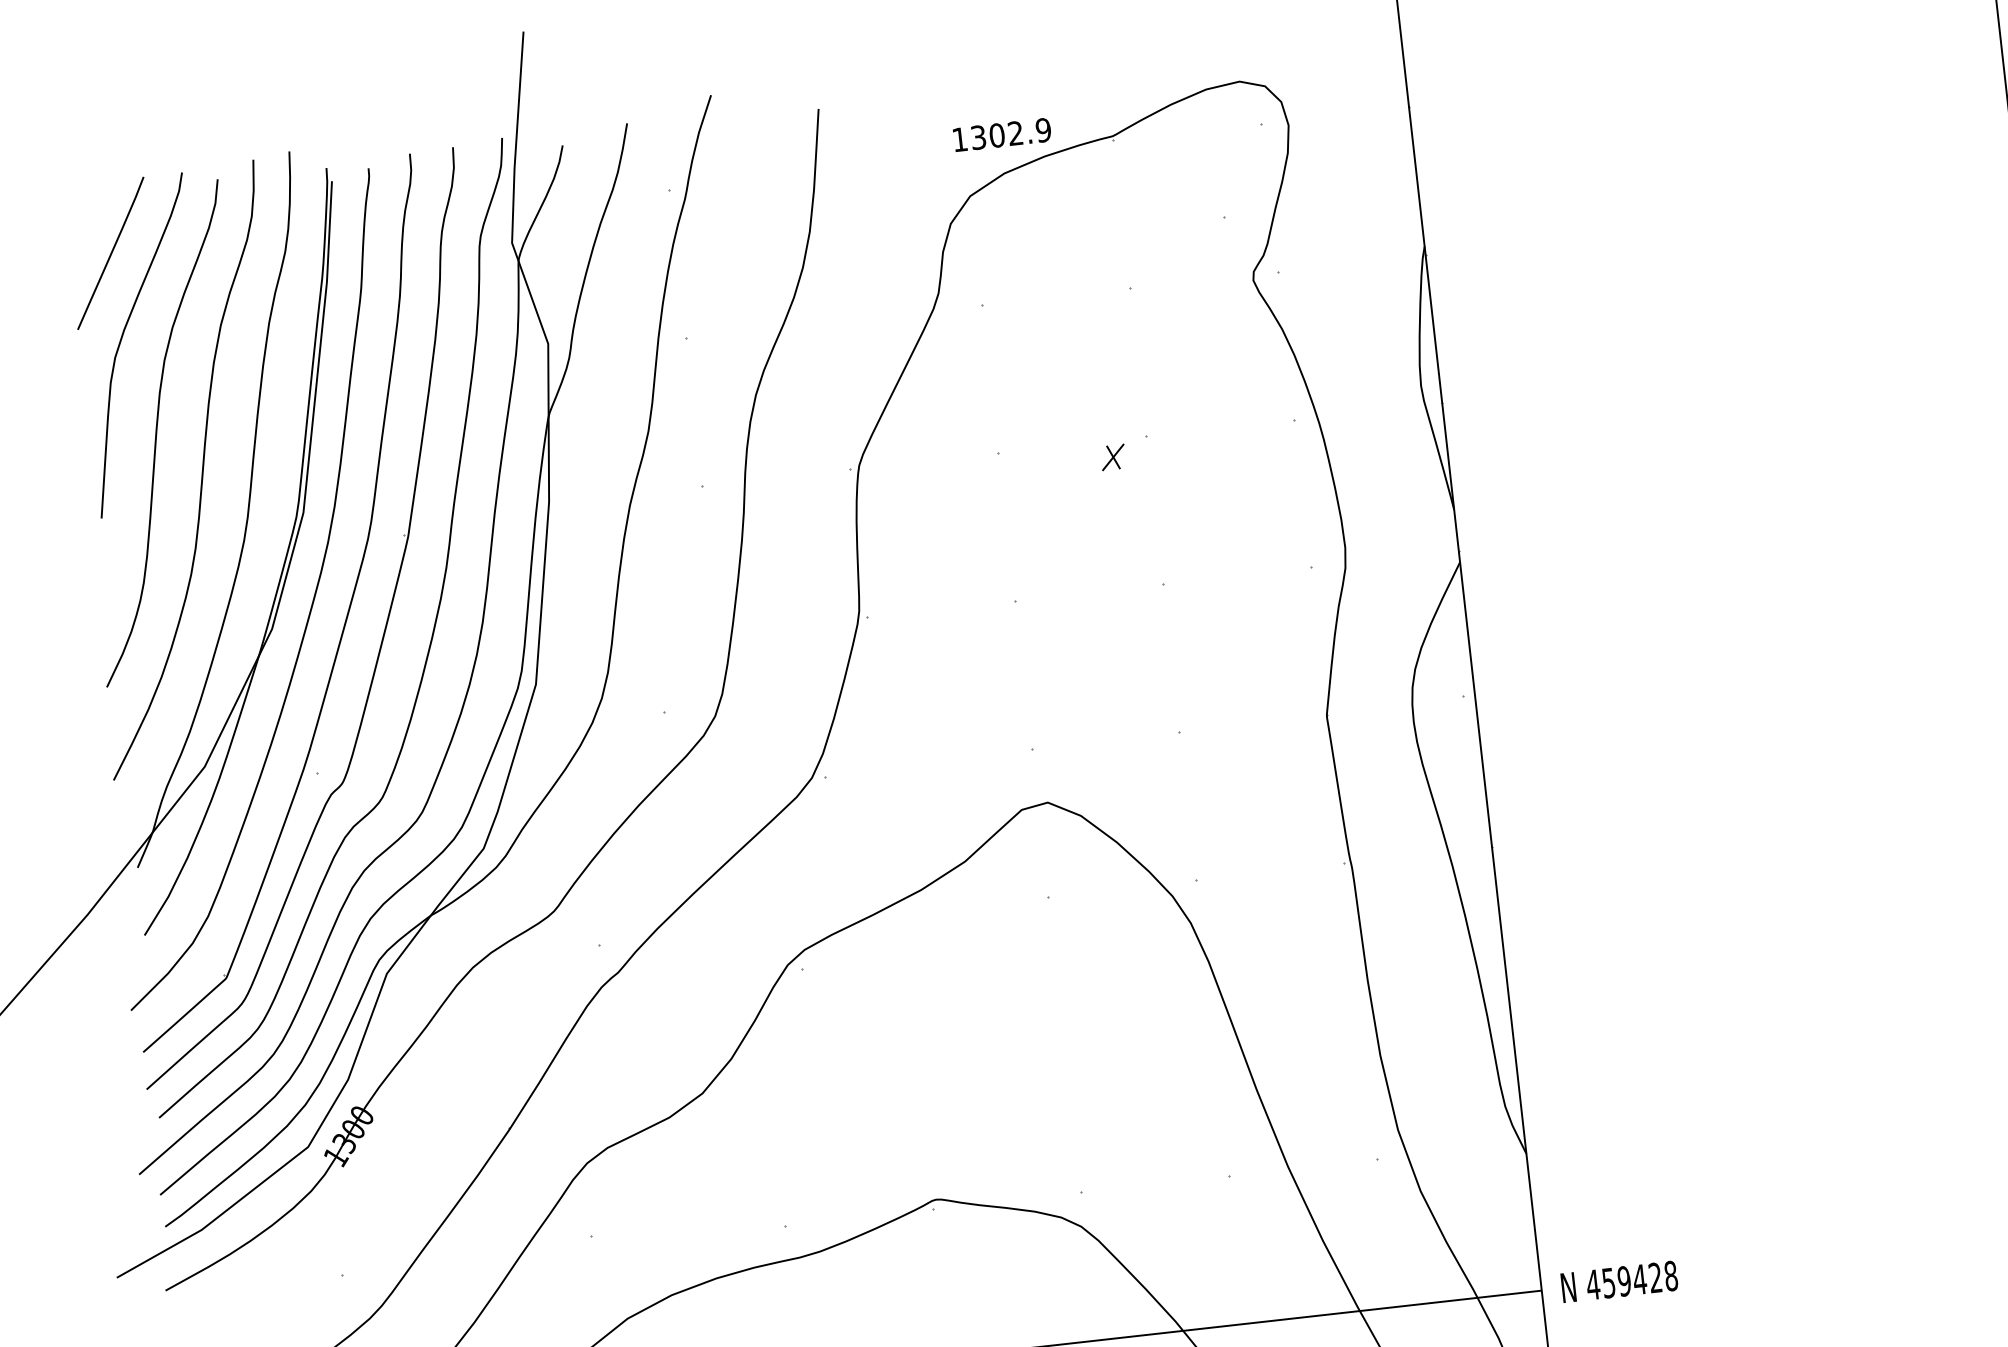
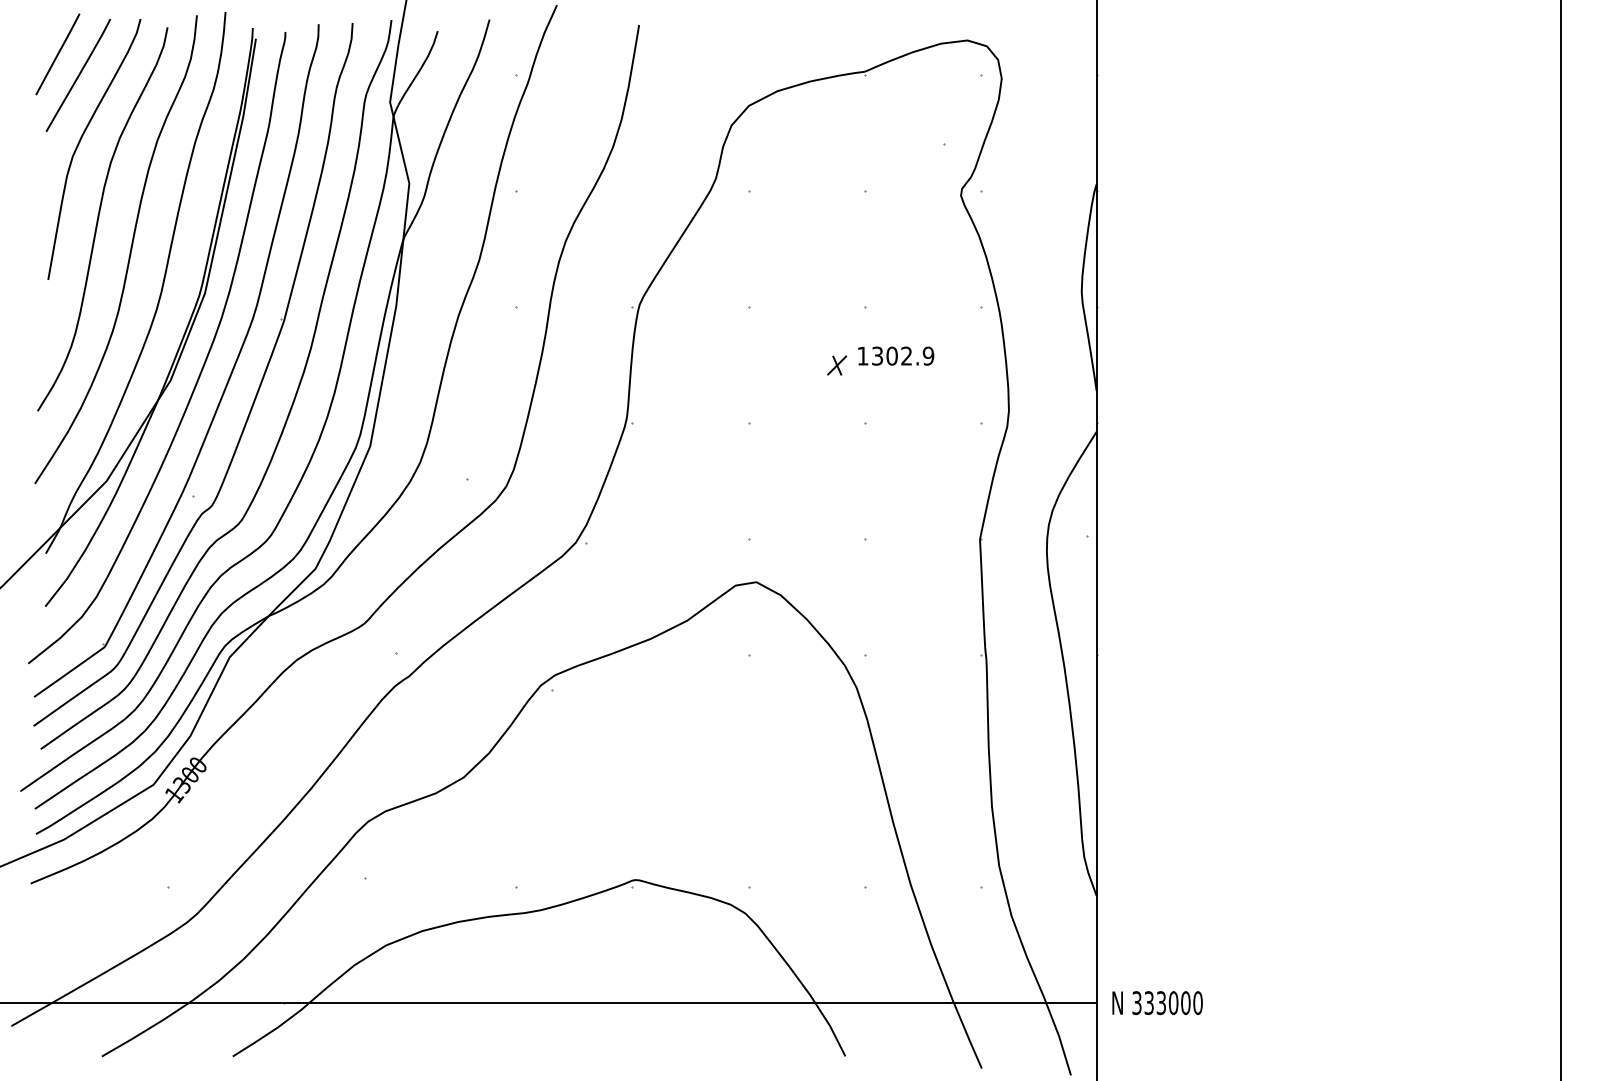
text: (1002, 134) -> (896, 355), moved
line: (81, 229) -> (57, 54), added
part: (1113, 457) -> (837, 365), moved
text: (1632, 1280) -> (1167, 1003), 459428 -> 333000

